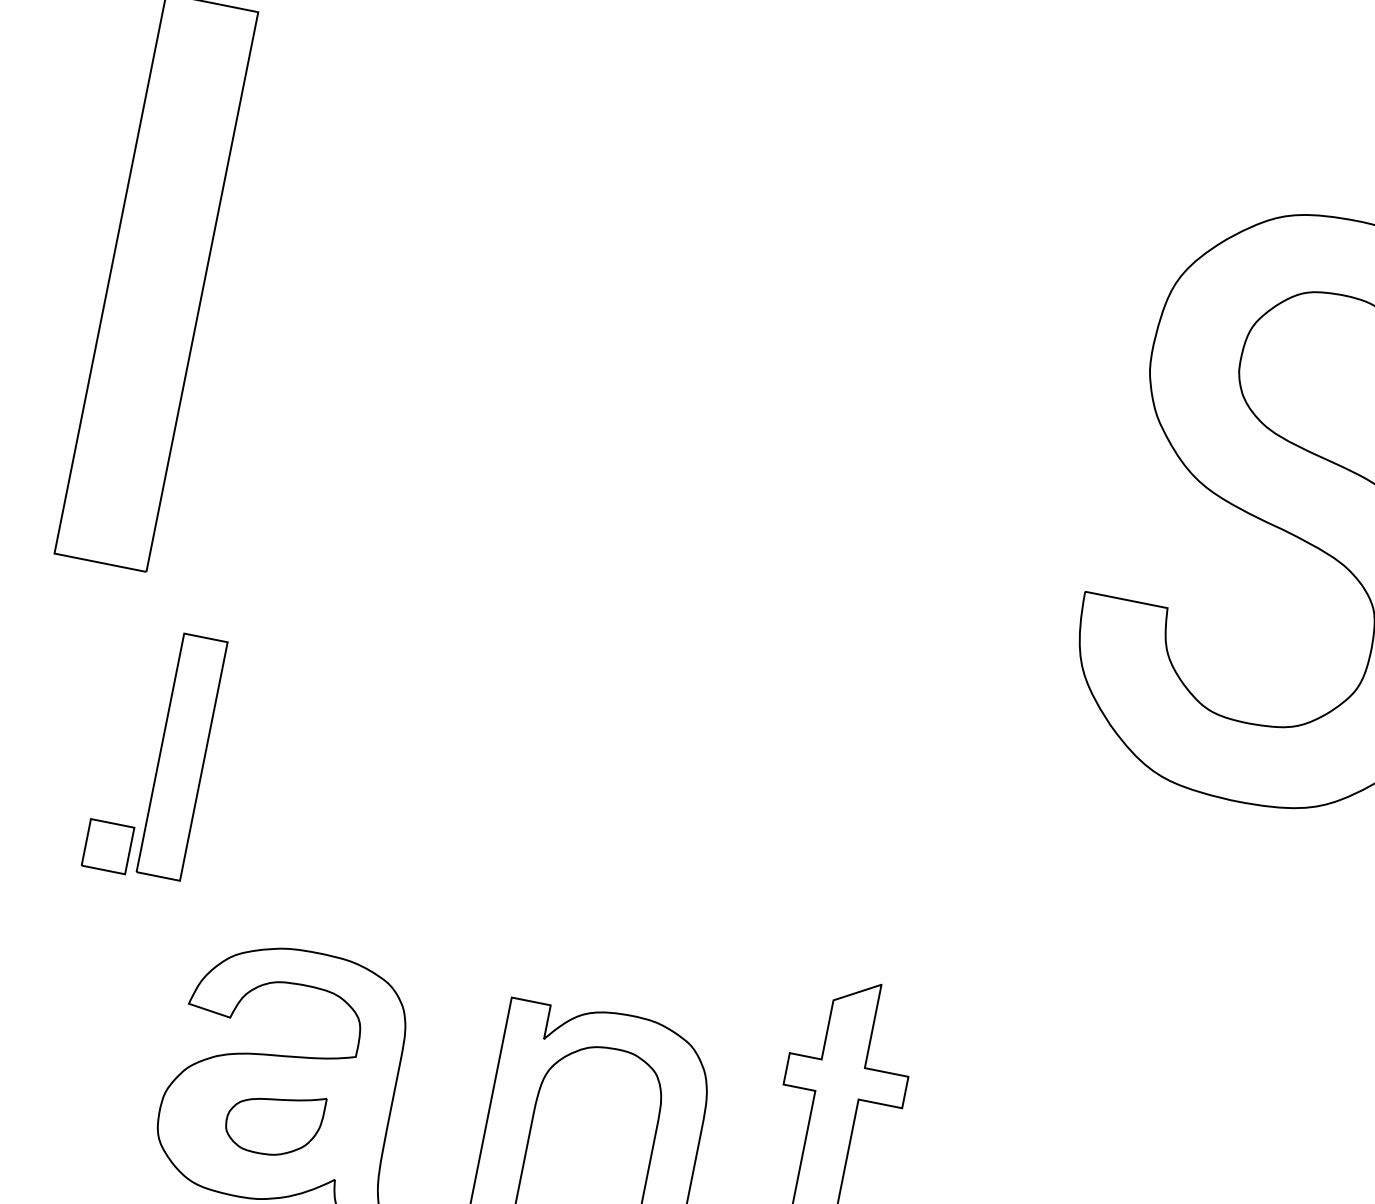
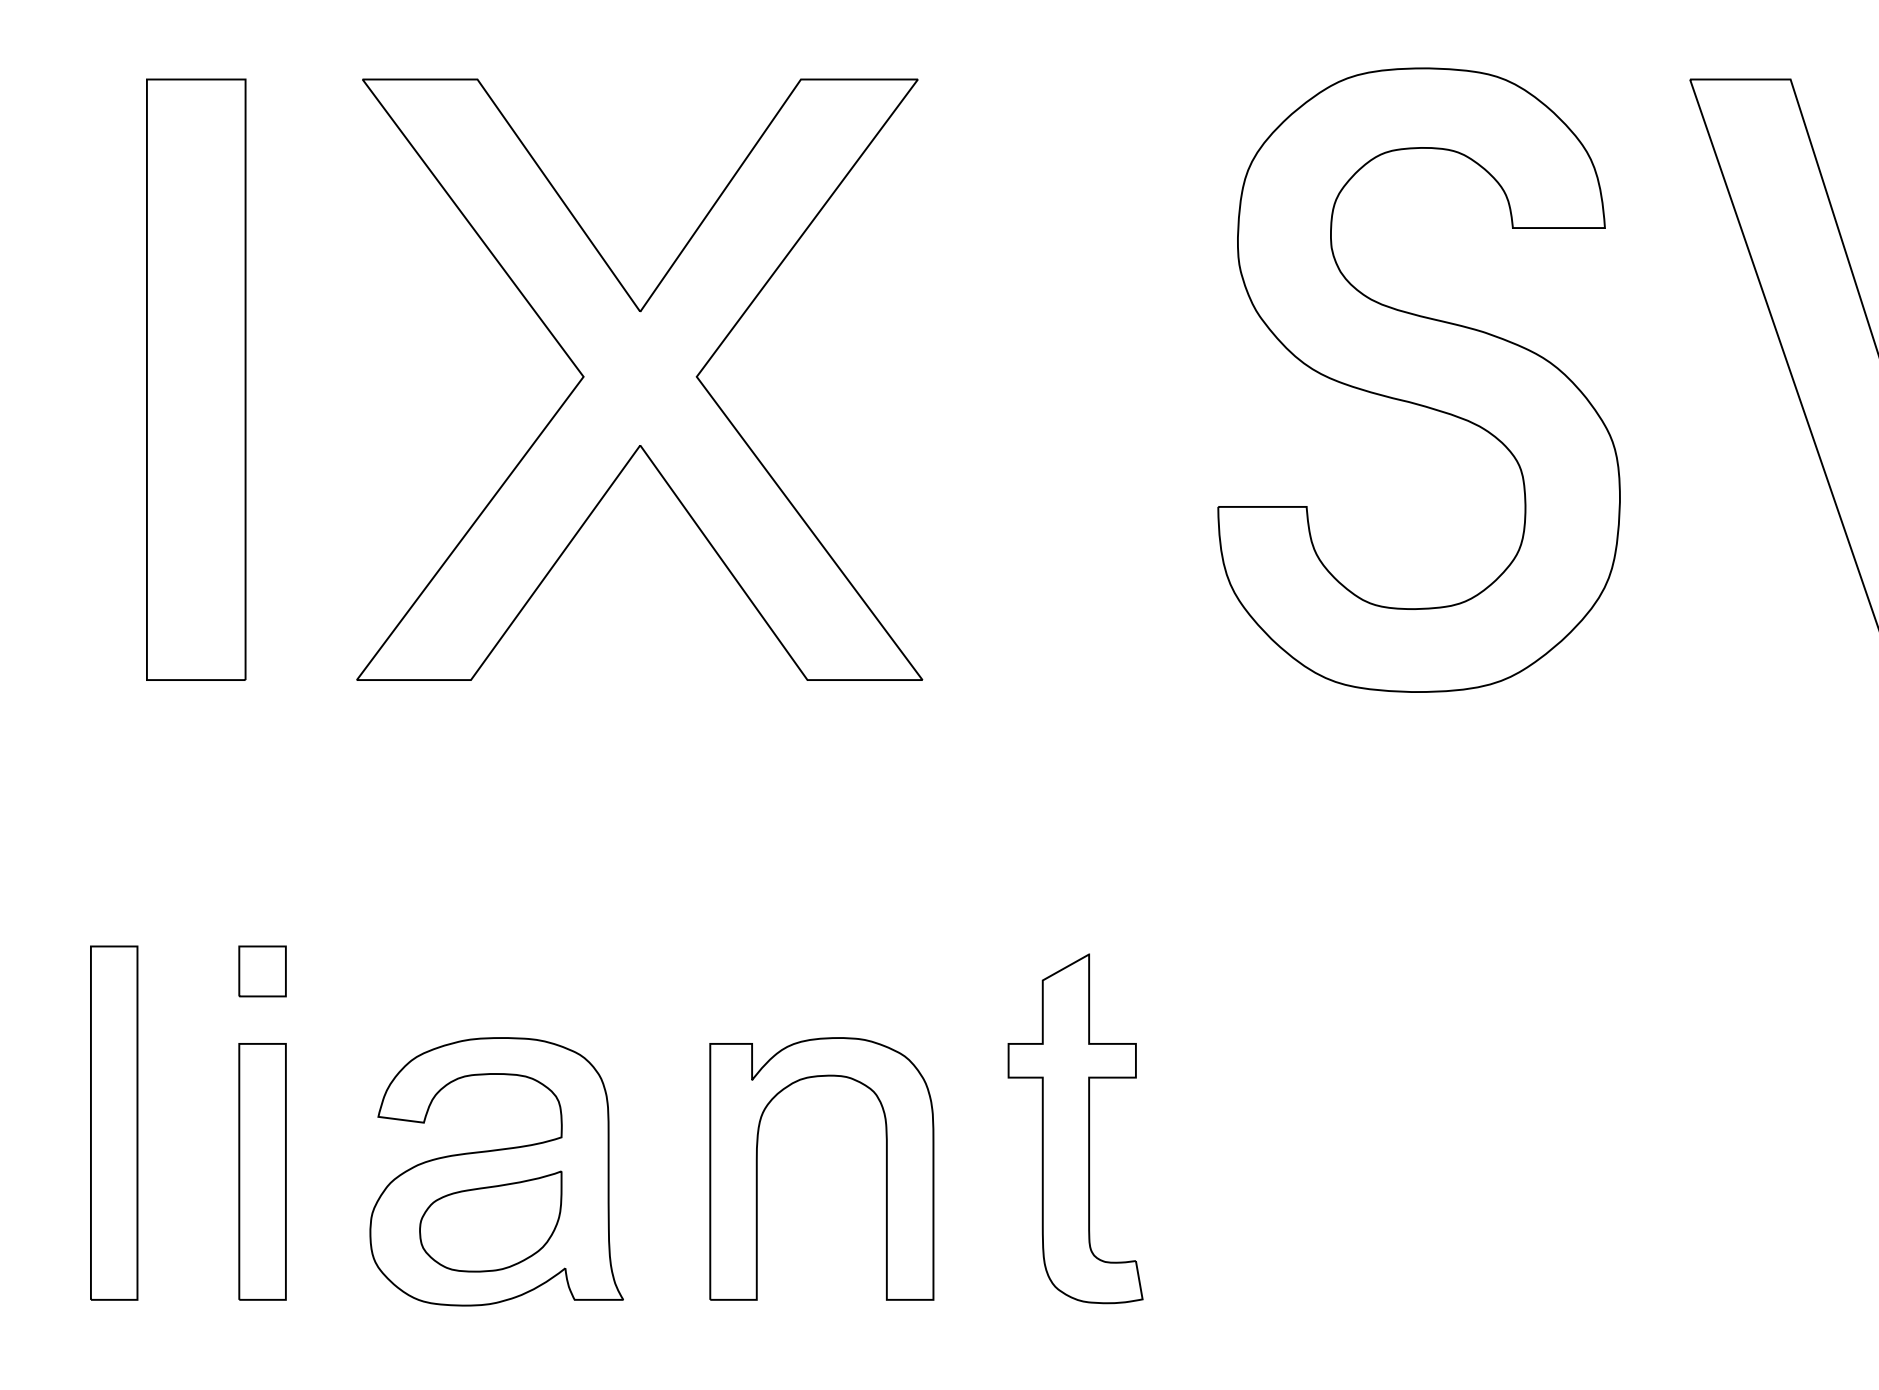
part: (569, 365) -> (639, 379), added
part: (182, 756) -> (262, 1171), moved
part: (273, 1122) -> (490, 1221), size x1.43

